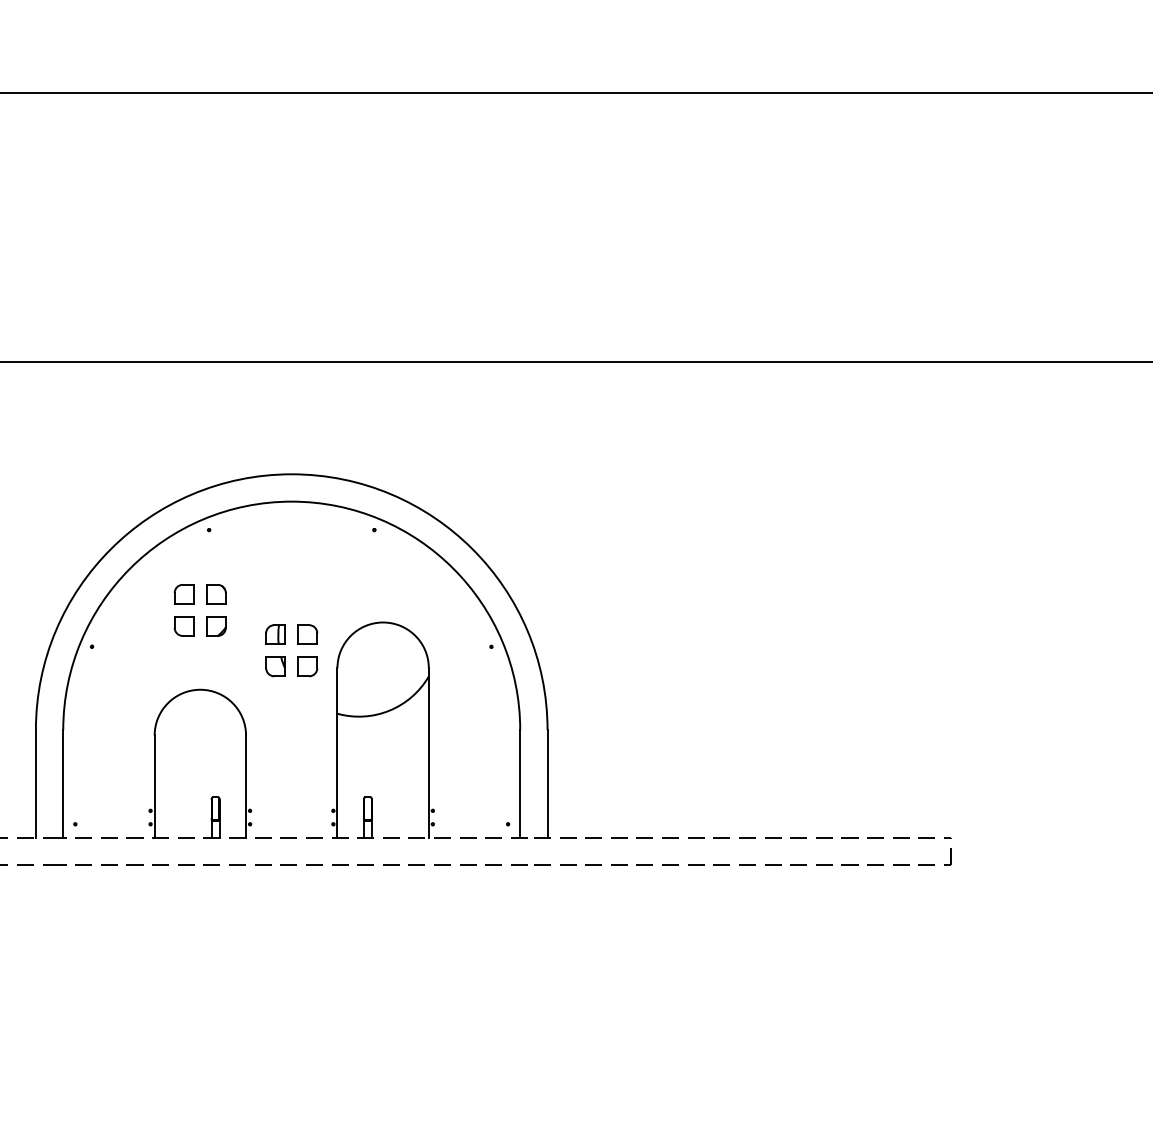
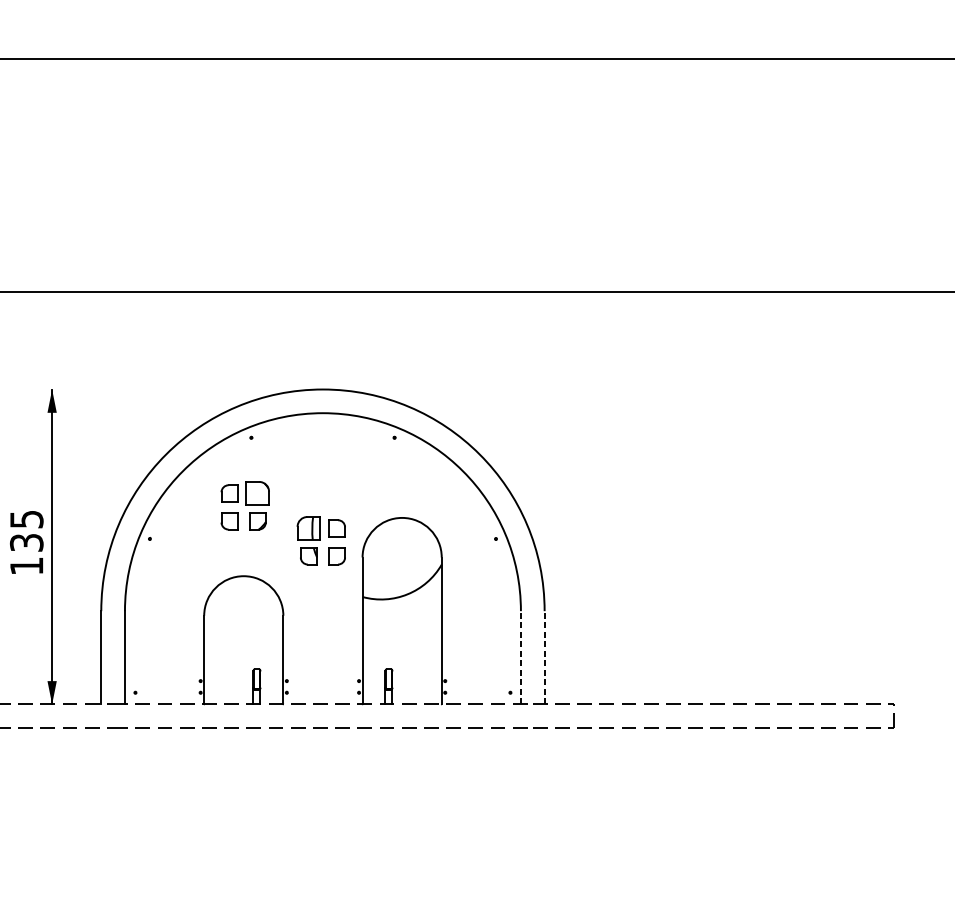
part: (216, 594) -> (257, 493), size x1.4
part: (275, 634) -> (308, 528), size x1.4
line: (520, 783) -> (521, 657), solid -> dashed
line: (547, 783) -> (544, 657), solid -> dashed

